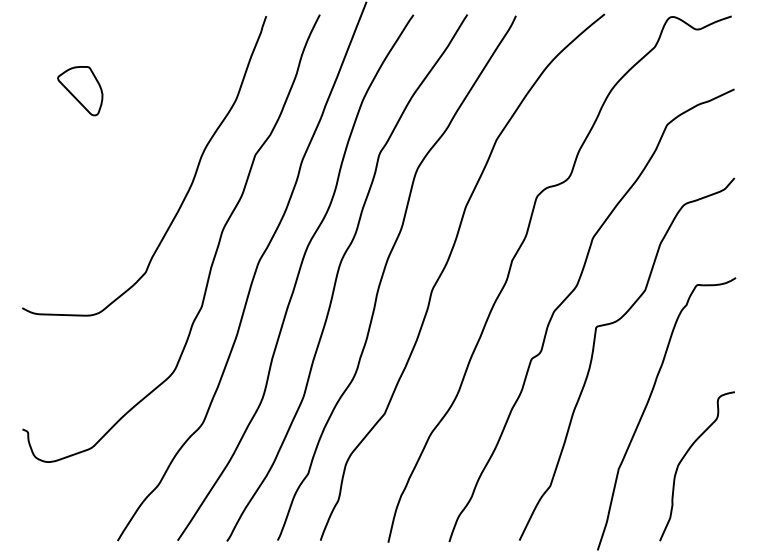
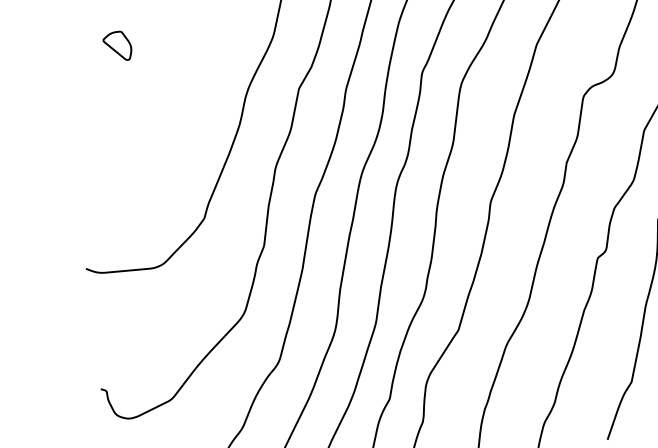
part: (80, 91) -> (117, 46), size x0.6

